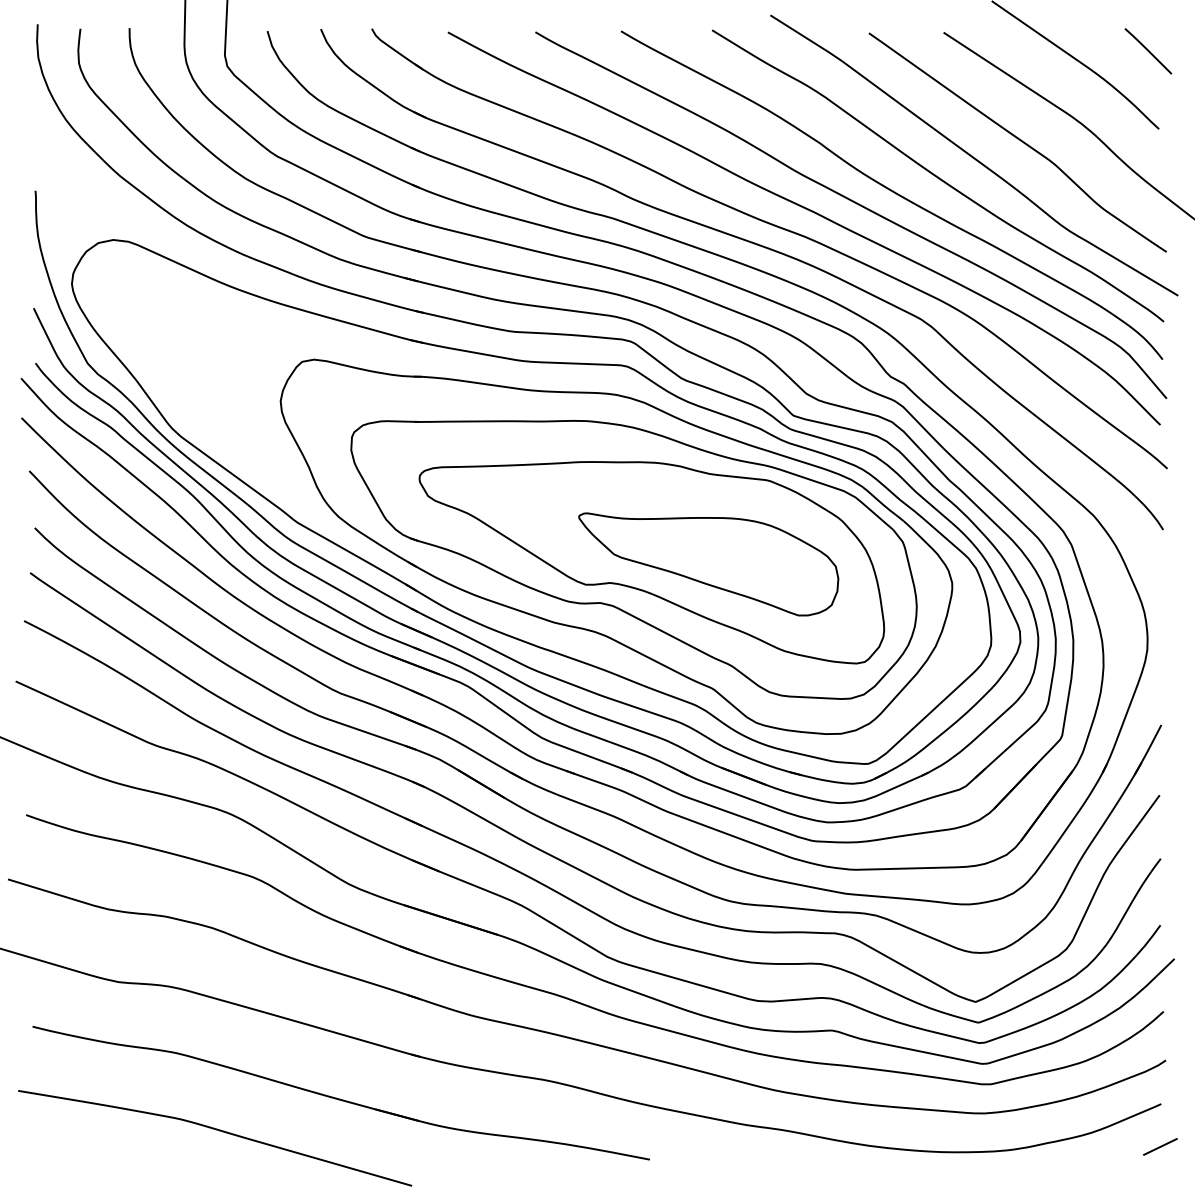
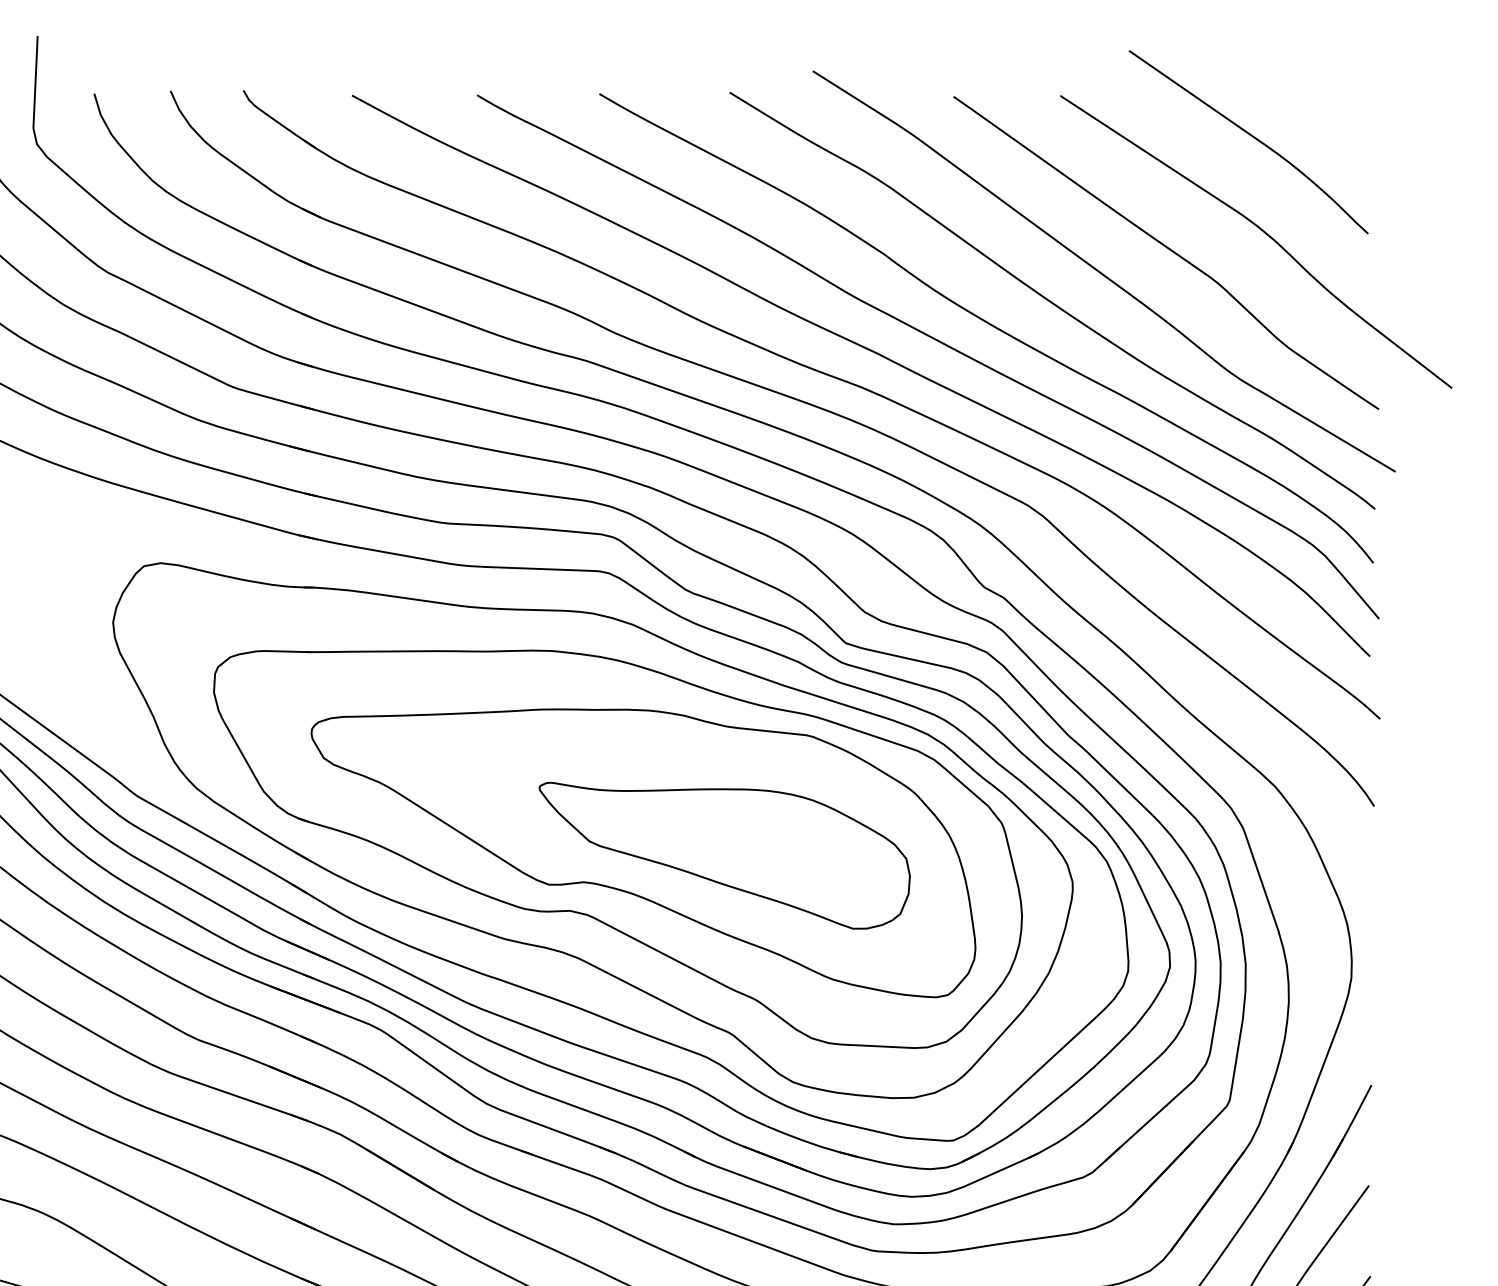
line: (1148, 51) -> (1353, 122), removed

